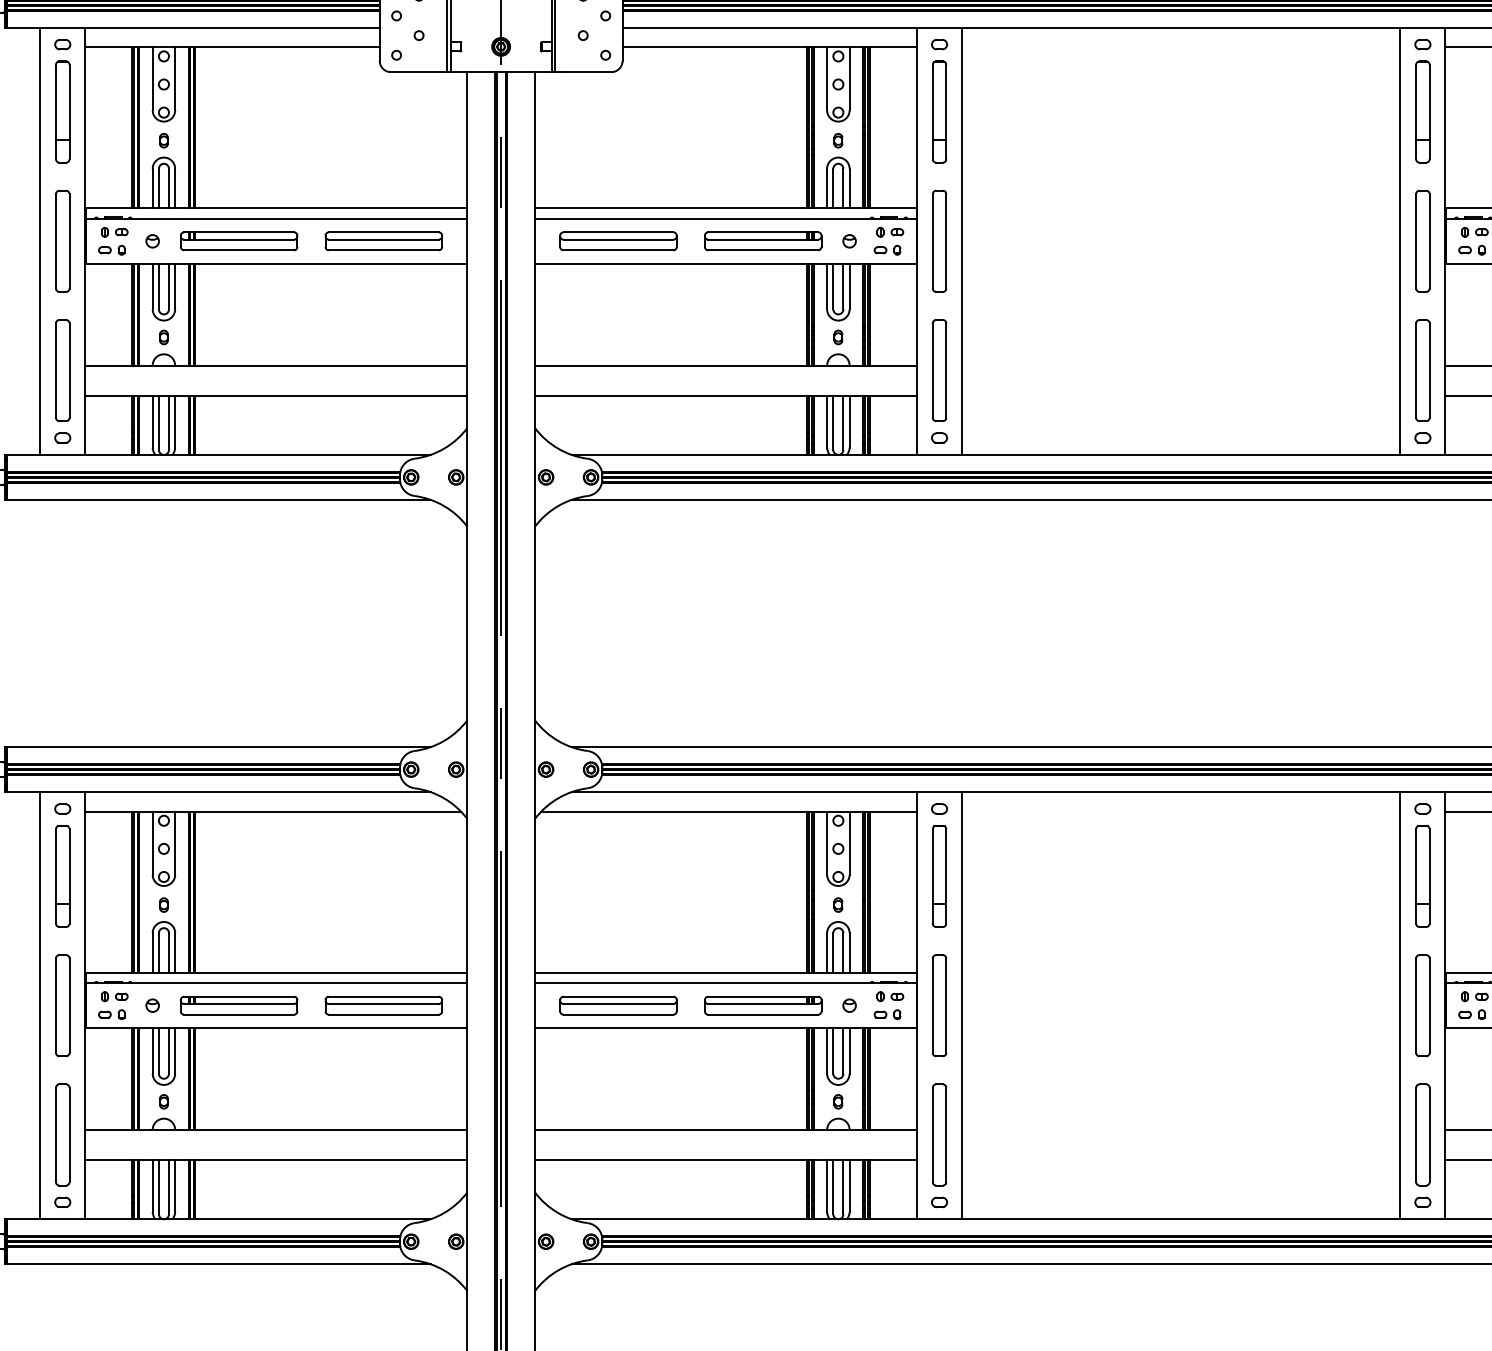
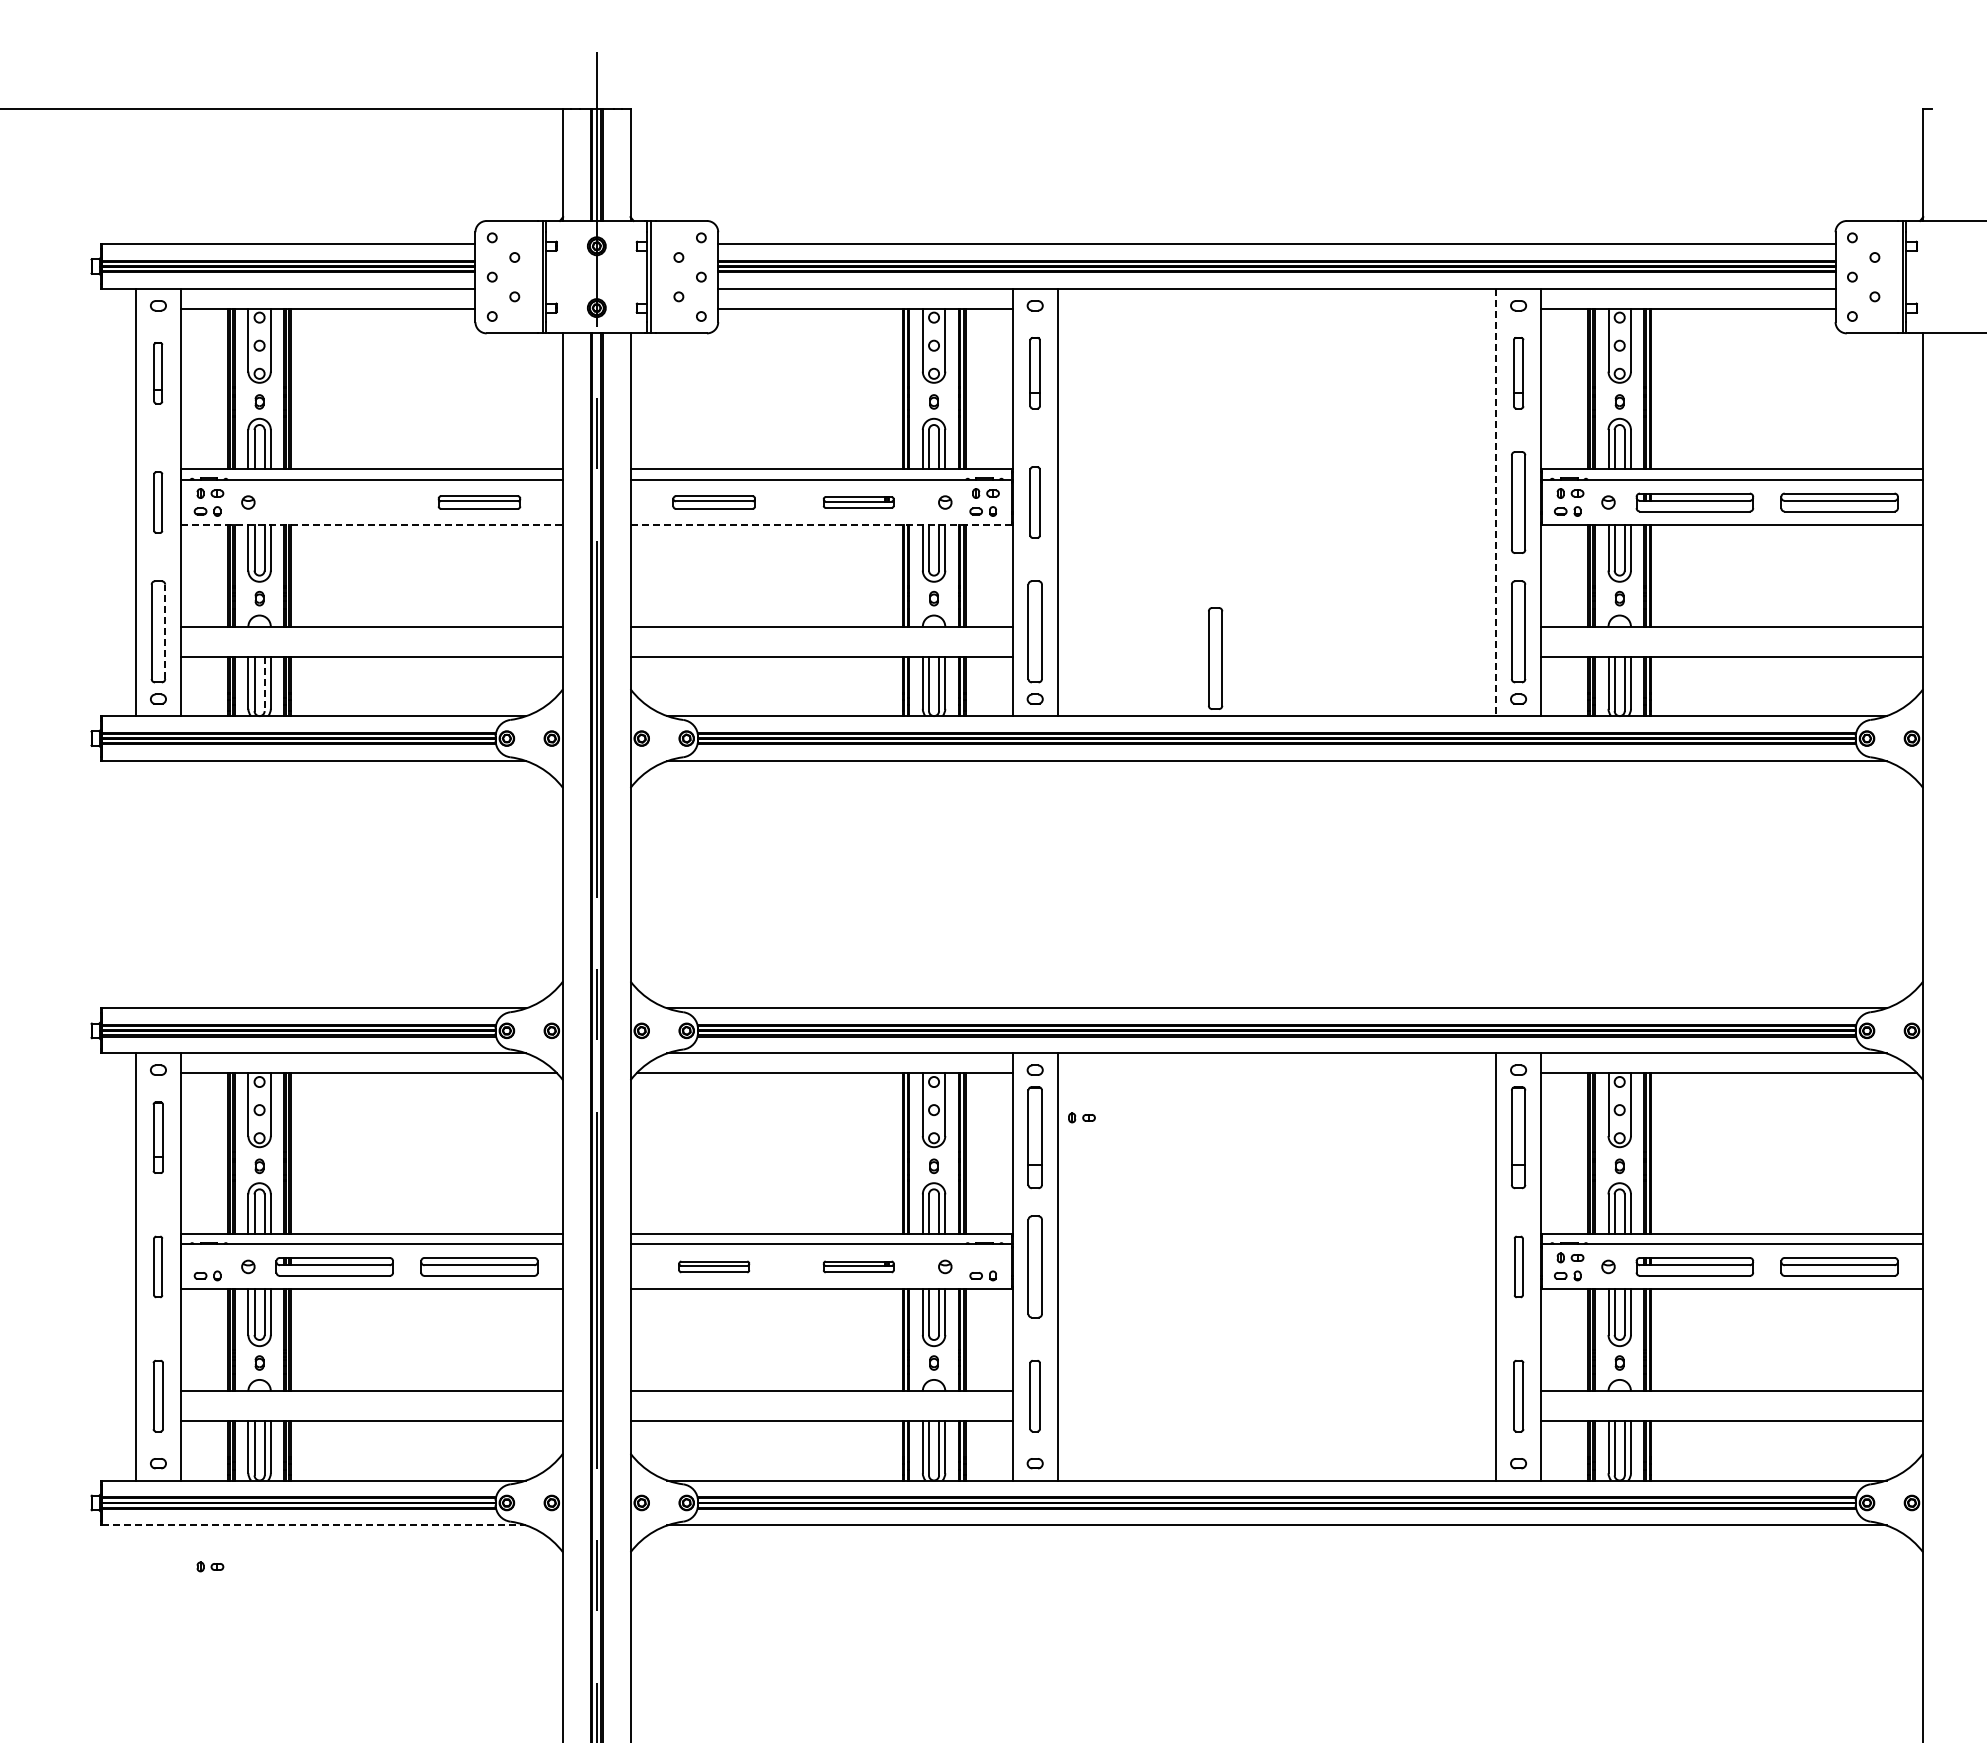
part: (61, 111) -> (157, 372), size x0.6
part: (938, 111) -> (1034, 372), size x0.7
part: (1422, 111) -> (1518, 372), size x0.7
part: (61, 241) -> (157, 502), size x0.6
part: (238, 241) -> (334, 502), removed
part: (383, 241) -> (479, 502), size x0.7
part: (618, 241) -> (714, 502), size x0.7
part: (762, 241) -> (858, 502), size x0.6
part: (938, 241) -> (1034, 502), size x0.7
line: (1400, 241) -> (1496, 502), solid -> dashed
line: (276, 264) -> (372, 525), solid -> dashed
line: (725, 264) -> (821, 525), solid -> dashed
line: (69, 370) -> (165, 631), solid -> dashed
part: (1119, 397) -> (1215, 658), added
line: (168, 423) -> (264, 684), solid -> dashed
part: (61, 876) -> (157, 1137), size x0.7
part: (114, 996) -> (210, 1566), moved
part: (889, 996) -> (1081, 1117), moved
part: (61, 1005) -> (157, 1266), size x0.6
part: (618, 1005) -> (714, 1266), size x0.6
part: (762, 1005) -> (858, 1266), size x0.6
part: (1422, 1005) -> (1518, 1266), size x0.6
part: (61, 1134) -> (157, 1395), size x0.7
part: (938, 1134) -> (1034, 1395), size x0.7
part: (1422, 1134) -> (1518, 1395), size x0.7
line: (218, 1264) -> (314, 1525), solid -> dashed

